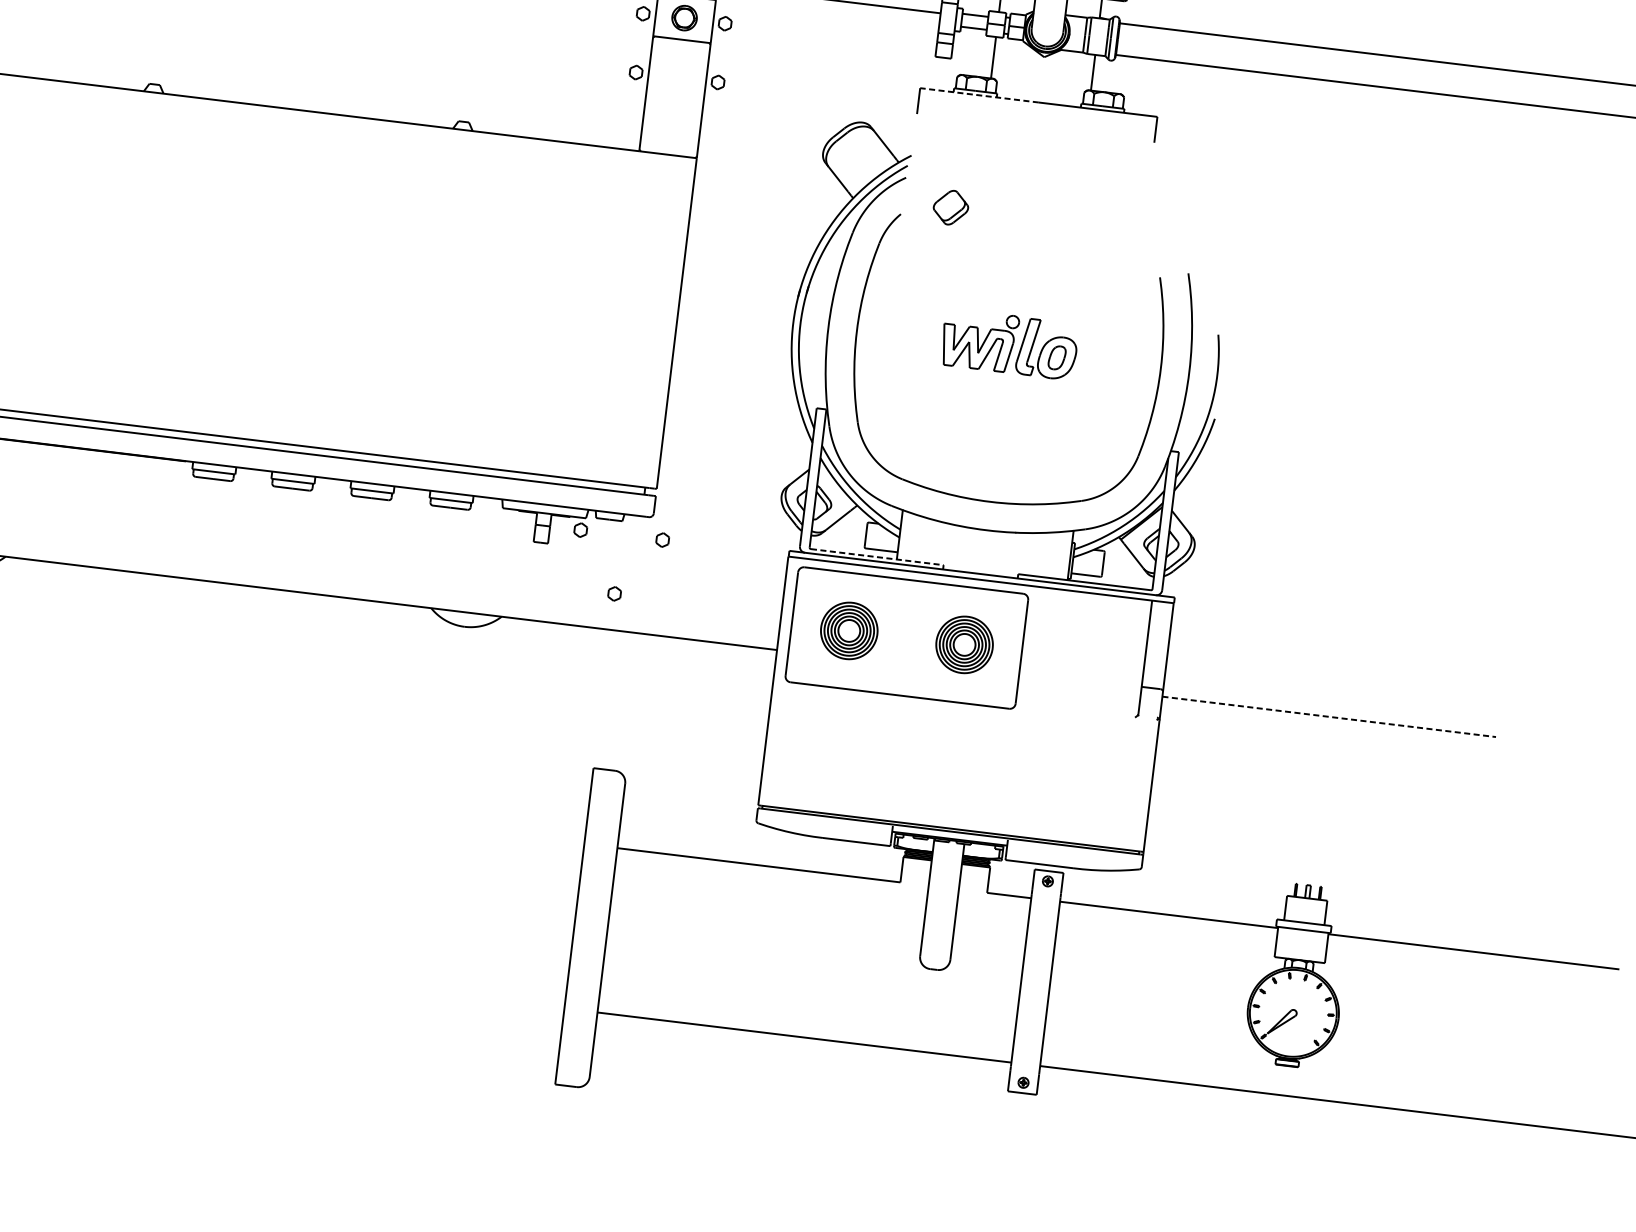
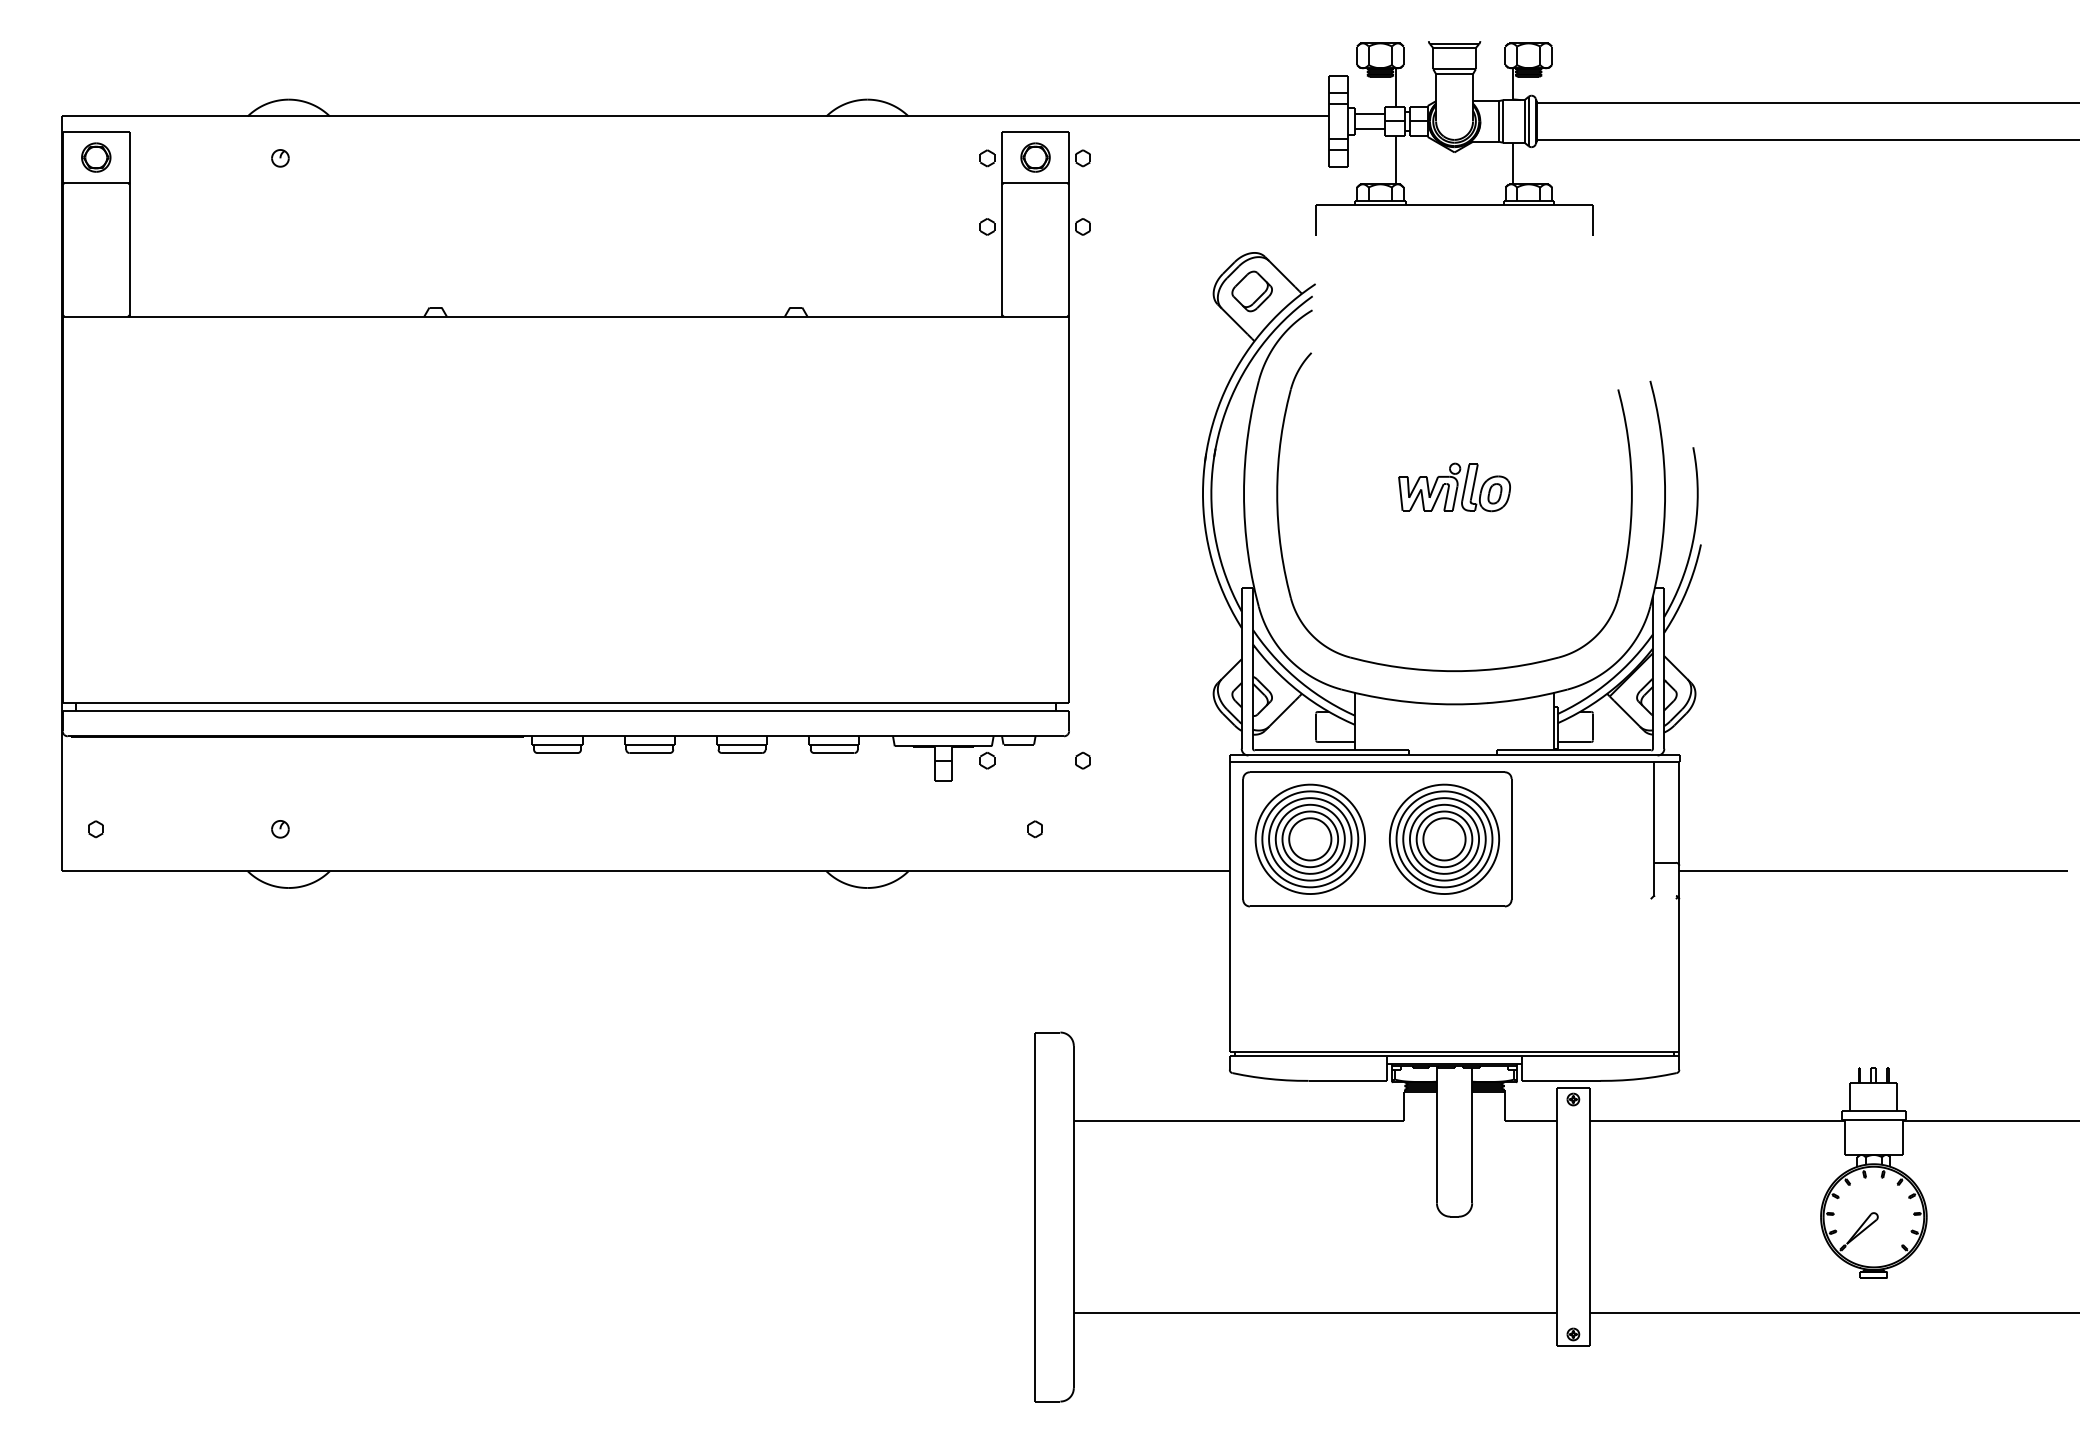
line: (978, 95) -> (1384, 205), dashed -> solid
part: (950, 207) -> (1251, 291), moved
part: (1009, 344) -> (1454, 487), size x0.71
line: (877, 557) -> (1332, 750), dashed -> solid
part: (848, 630) -> (1309, 838), size x1.67
part: (964, 644) -> (1444, 838), size x1.67
line: (1328, 717) -> (1873, 871), dashed -> solid

